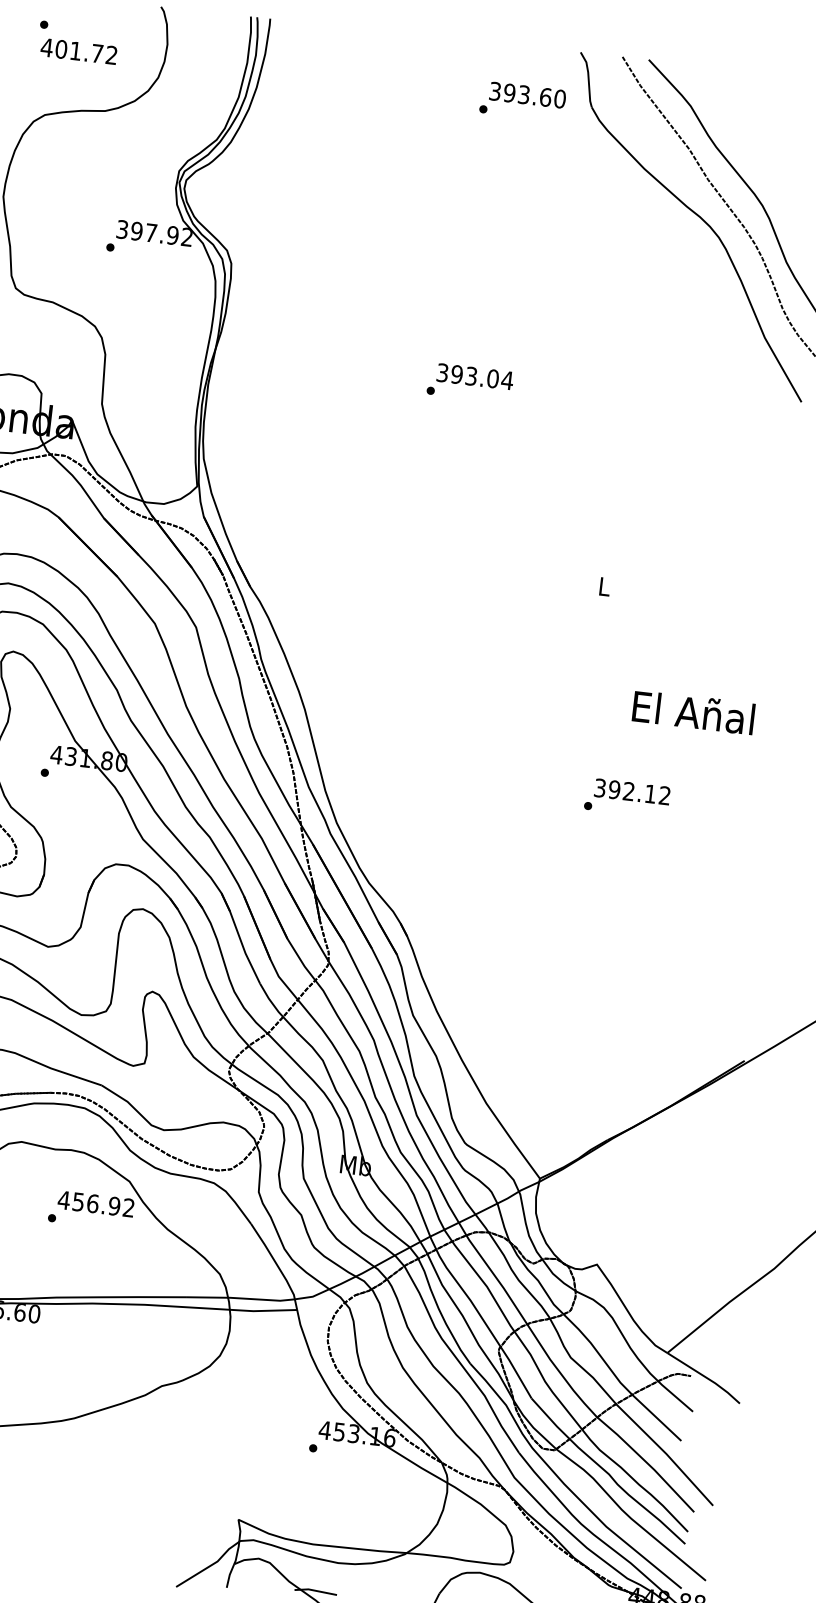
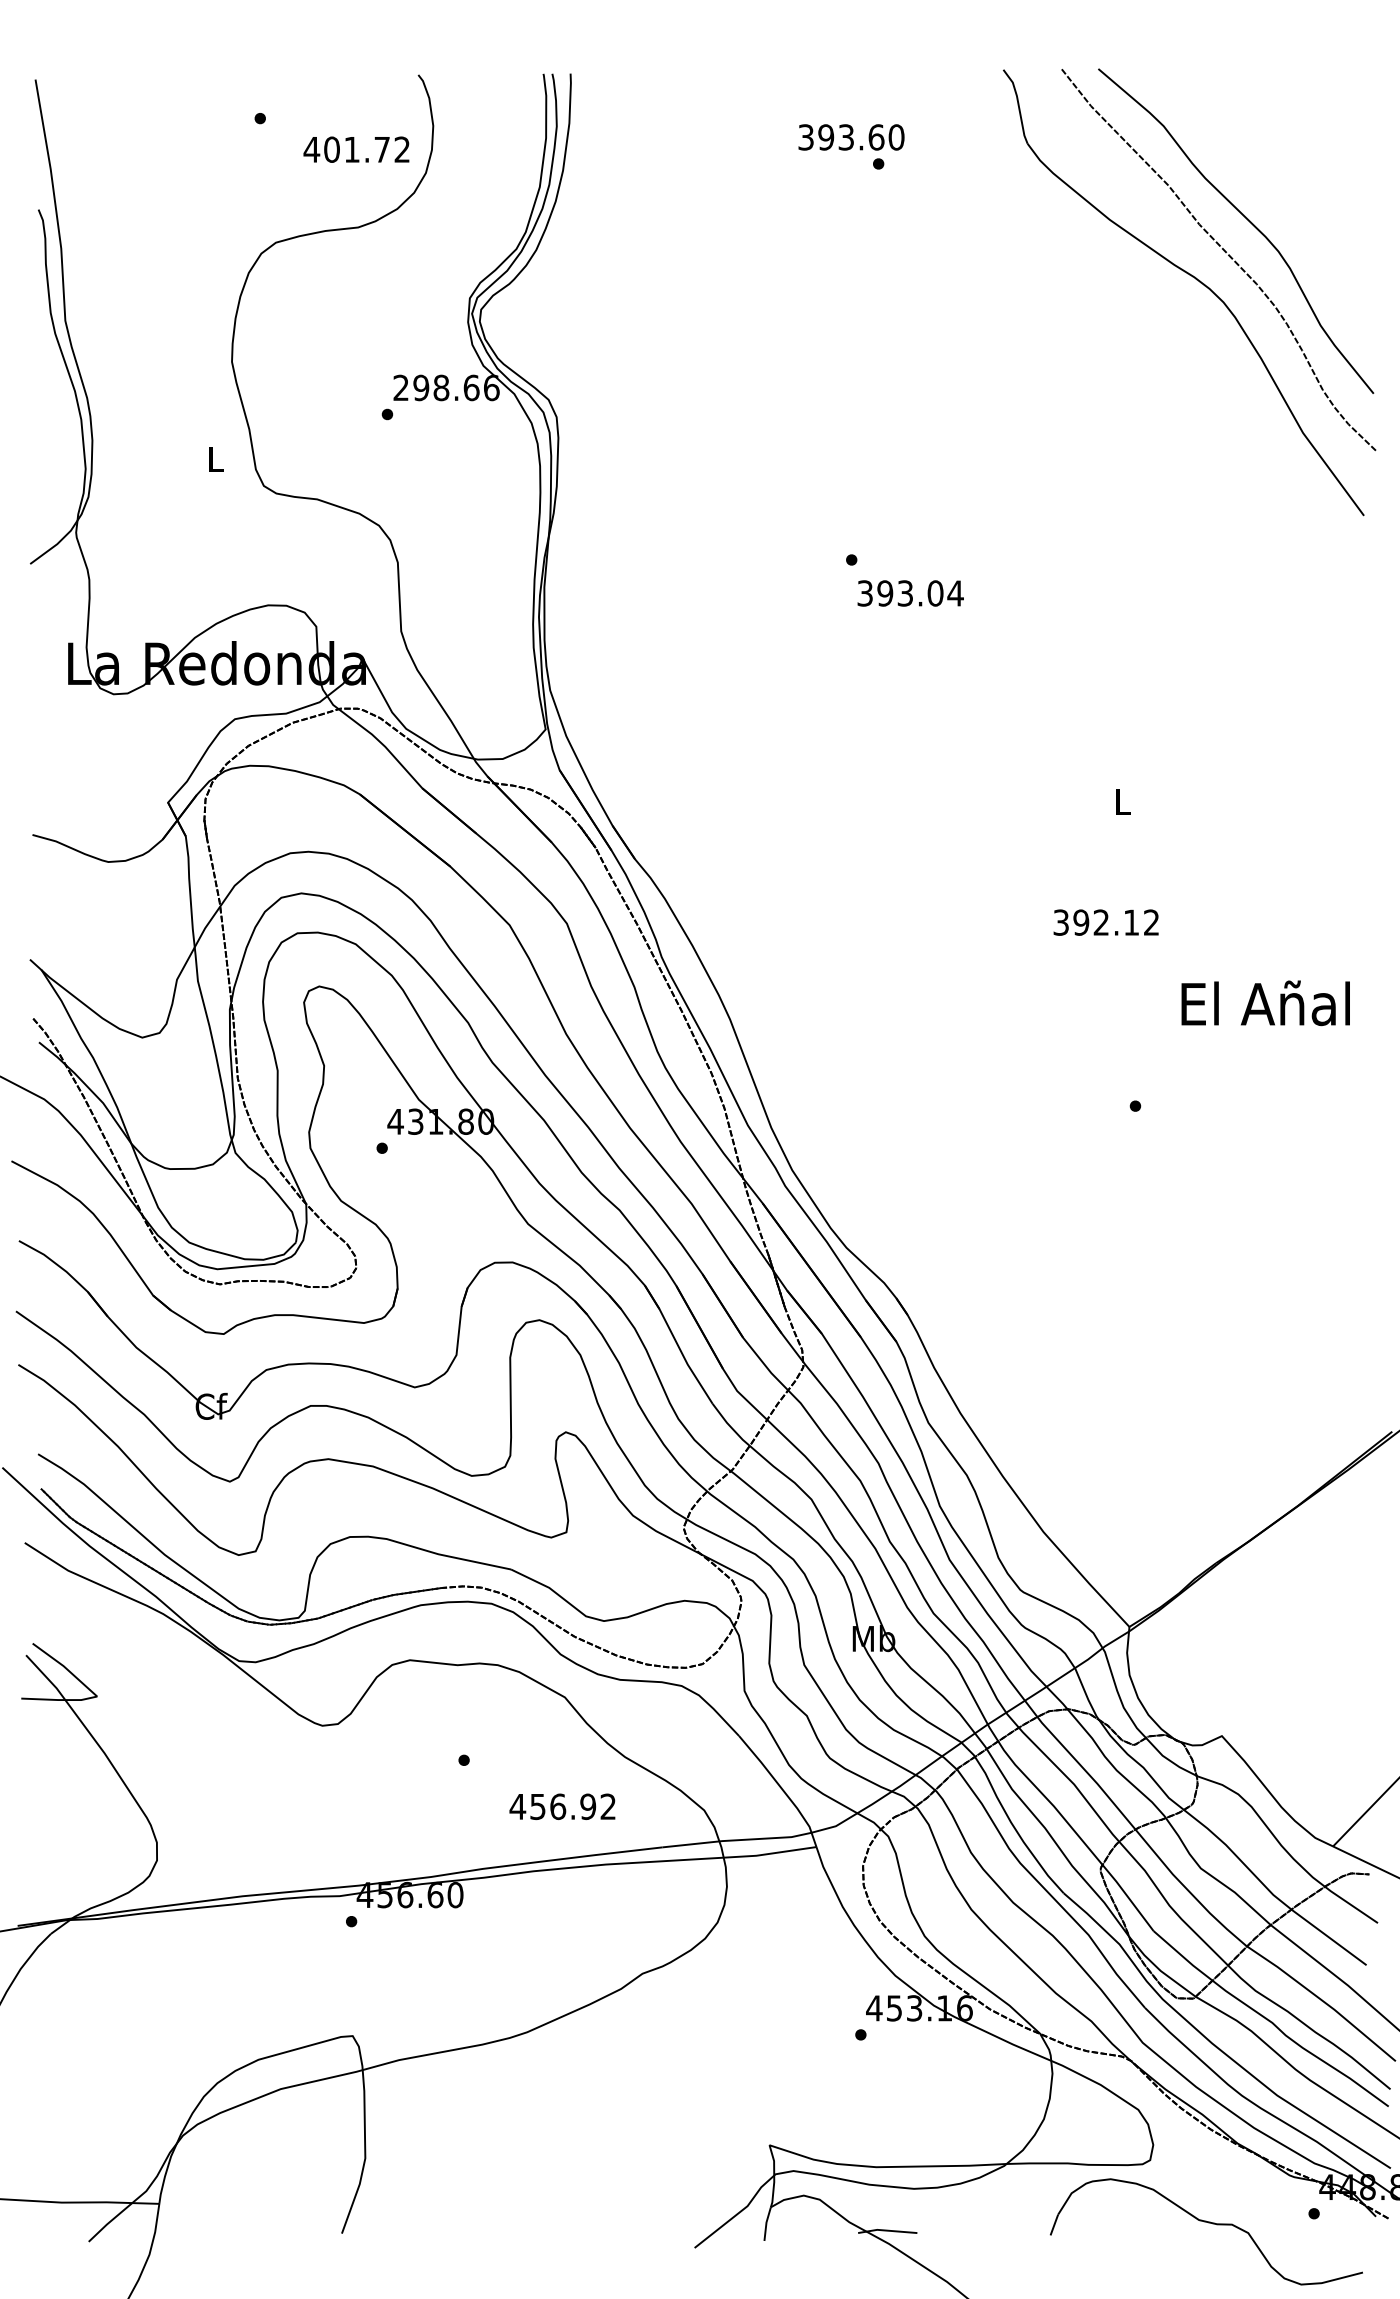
text: (78, 51) -> (356, 149), moved
text: (527, 95) -> (851, 137), moved
text: (154, 233) -> (446, 387), 397.92 -> 298.66
text: (475, 376) -> (910, 593), moved
text: (693, 712) -> (1265, 1003), moved
text: (631, 791) -> (1105, 922), moved
text: (96, 1203) -> (562, 1806), moved

